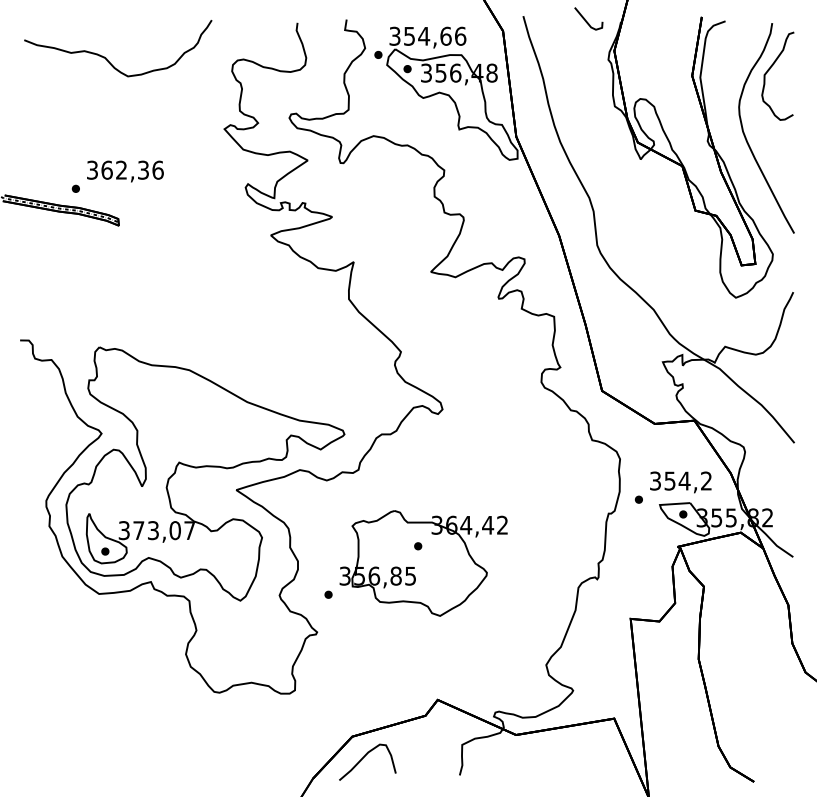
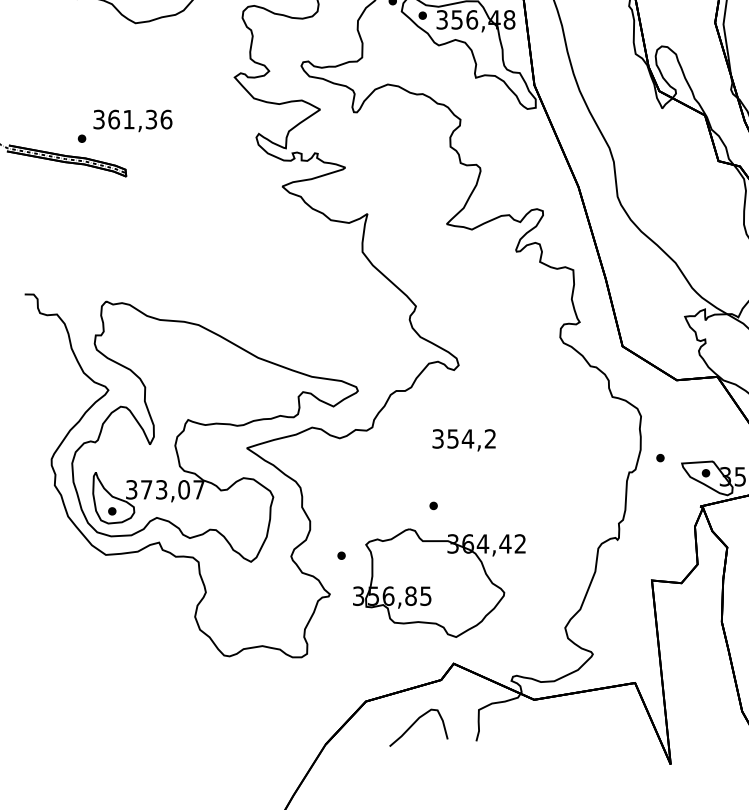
text: (121, 169) -> (128, 118), 362,36 -> 361,36
text: (680, 482) -> (463, 440), moved
part: (423, 563) -> (439, 583), moved
curve: (364, 757) -> (415, 722), moved

